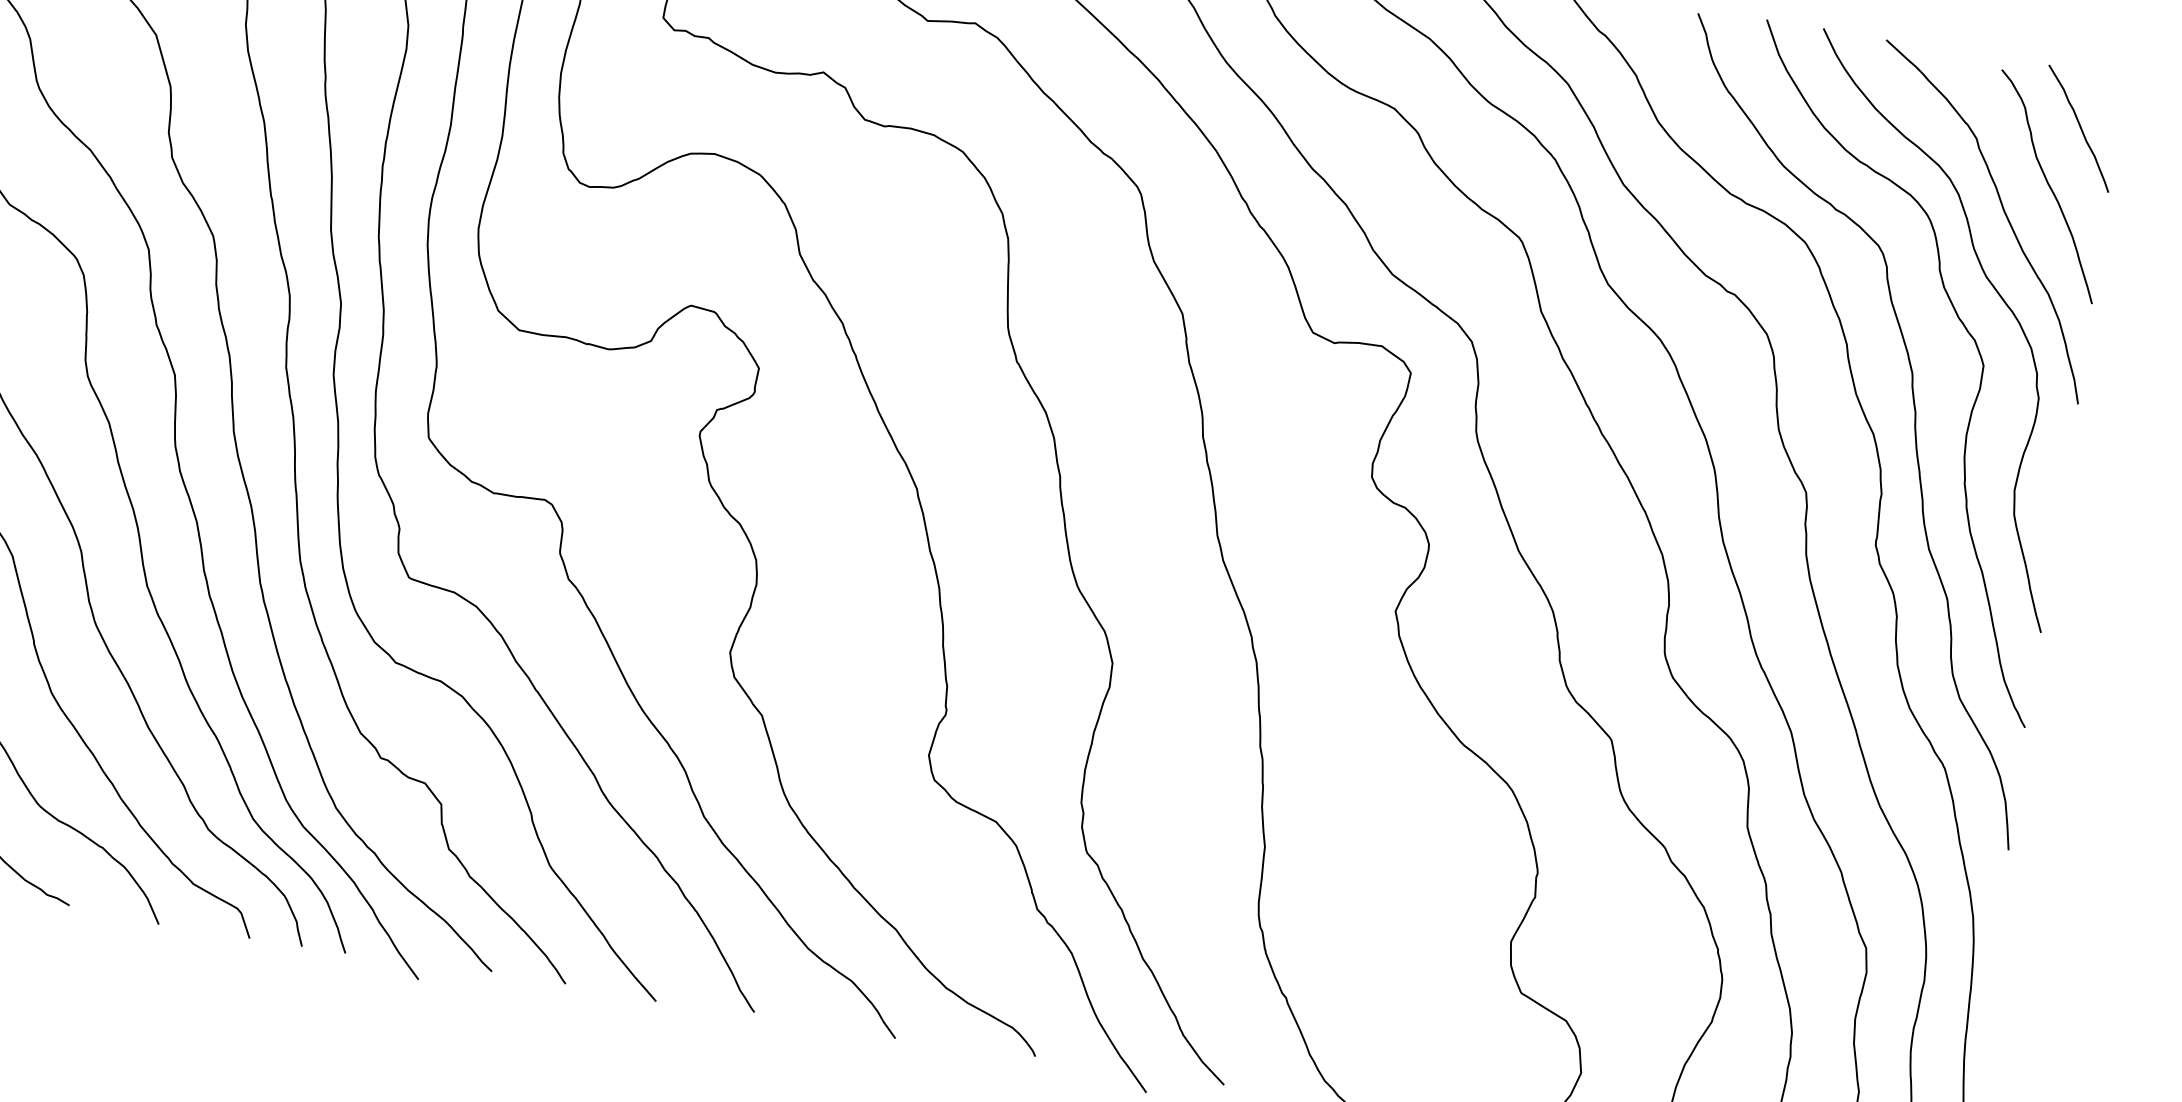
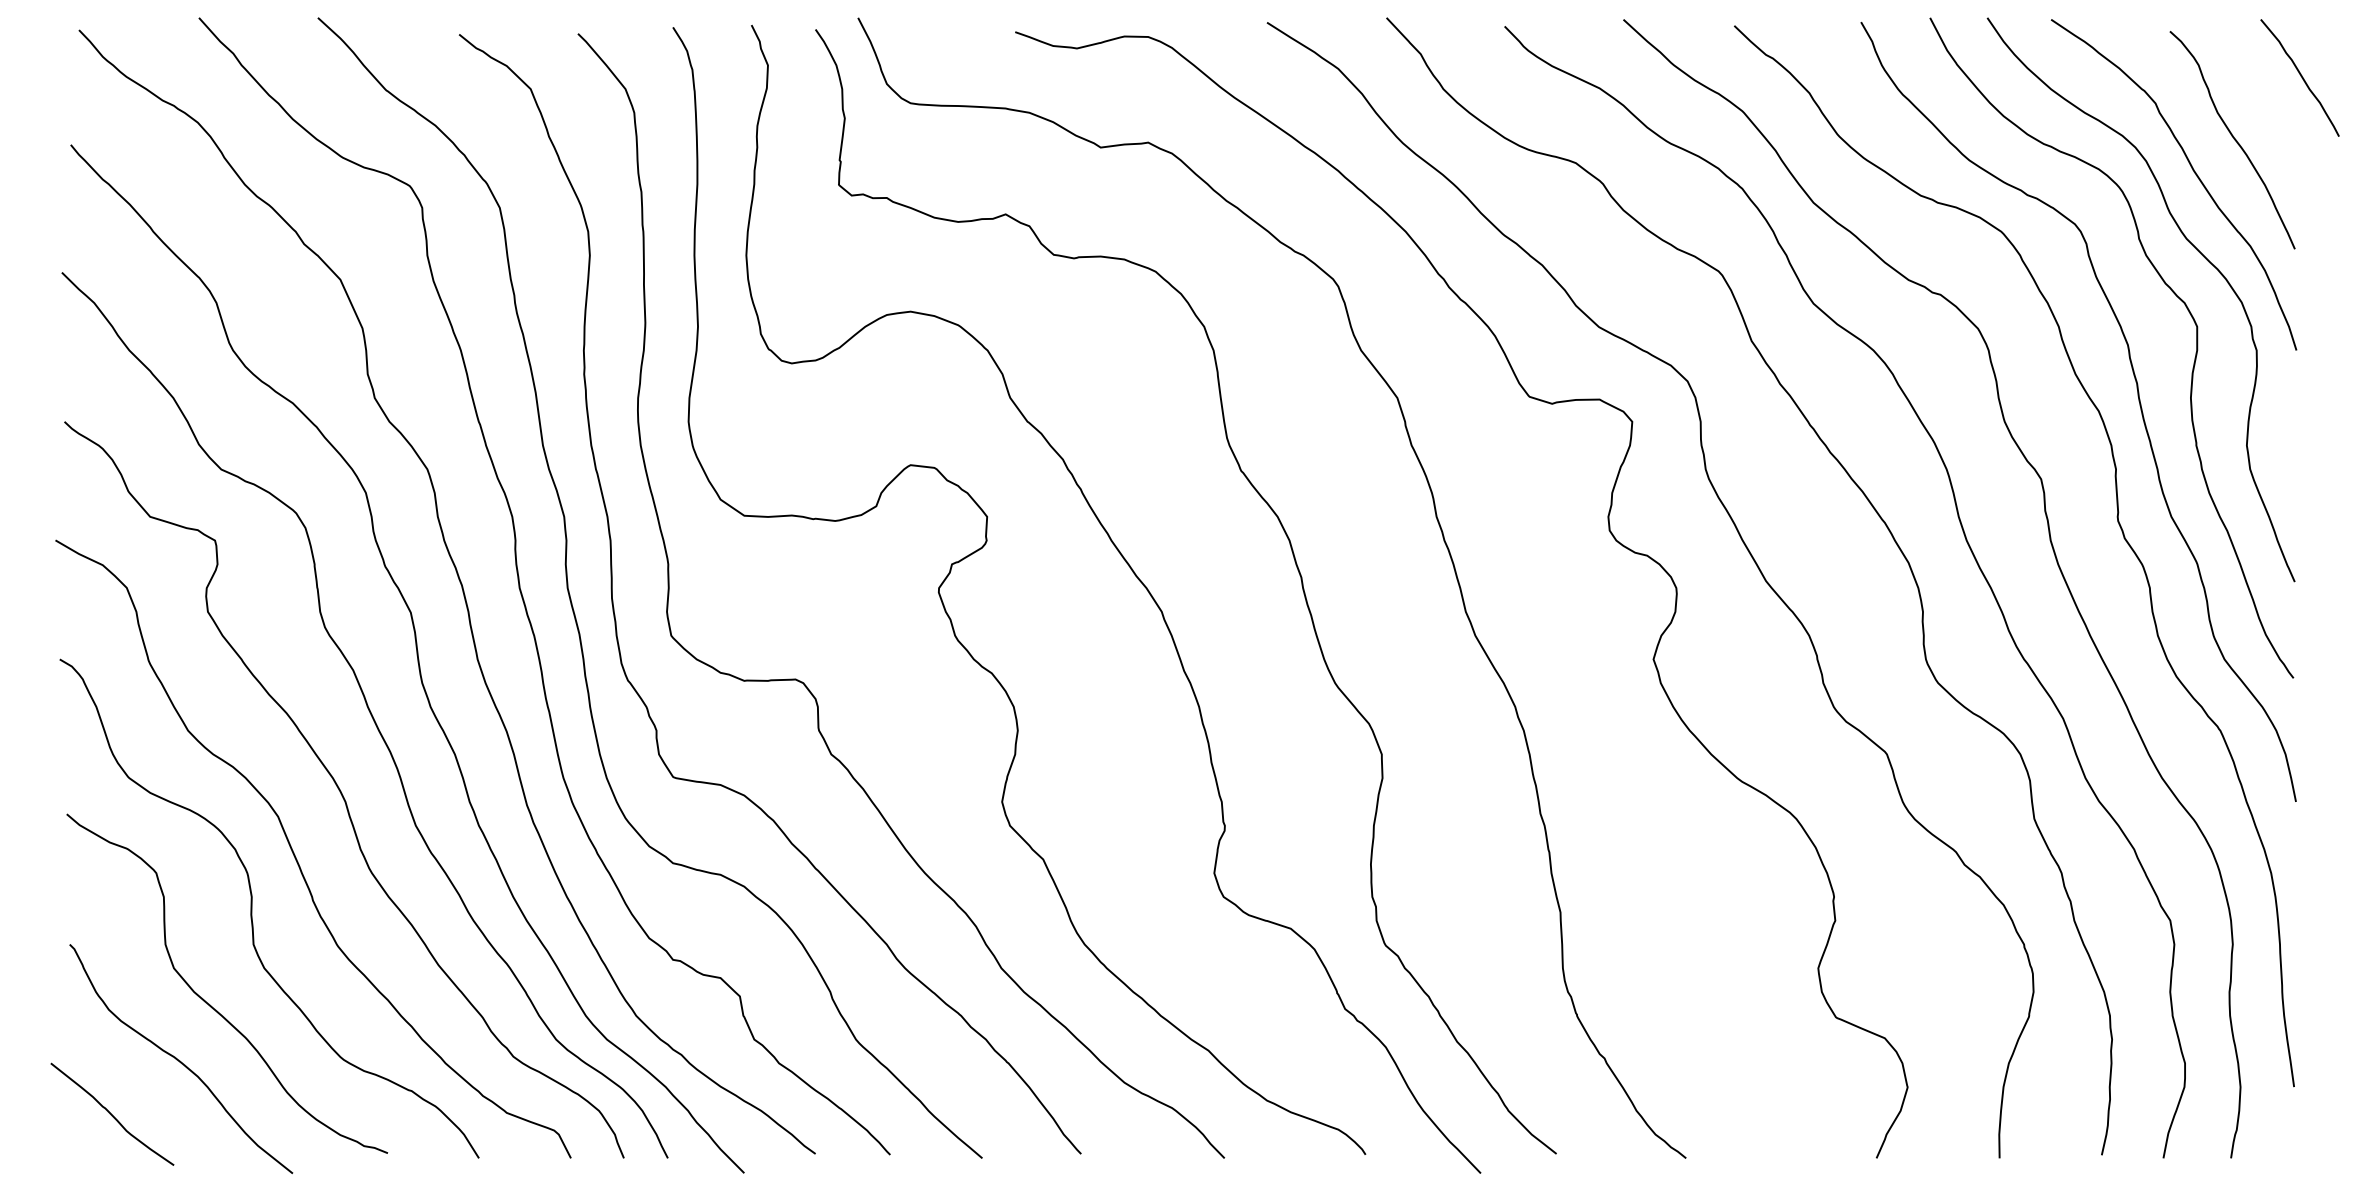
curve: (2079, 127) -> (2300, 76), moved

